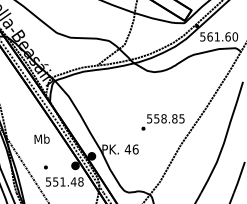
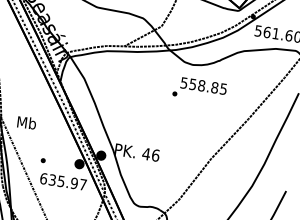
text: (162, 122) -> (199, 89), moved
text: (41, 138) -> (26, 121), moved
text: (64, 181) -> (63, 181), 551.48 -> 635.97

